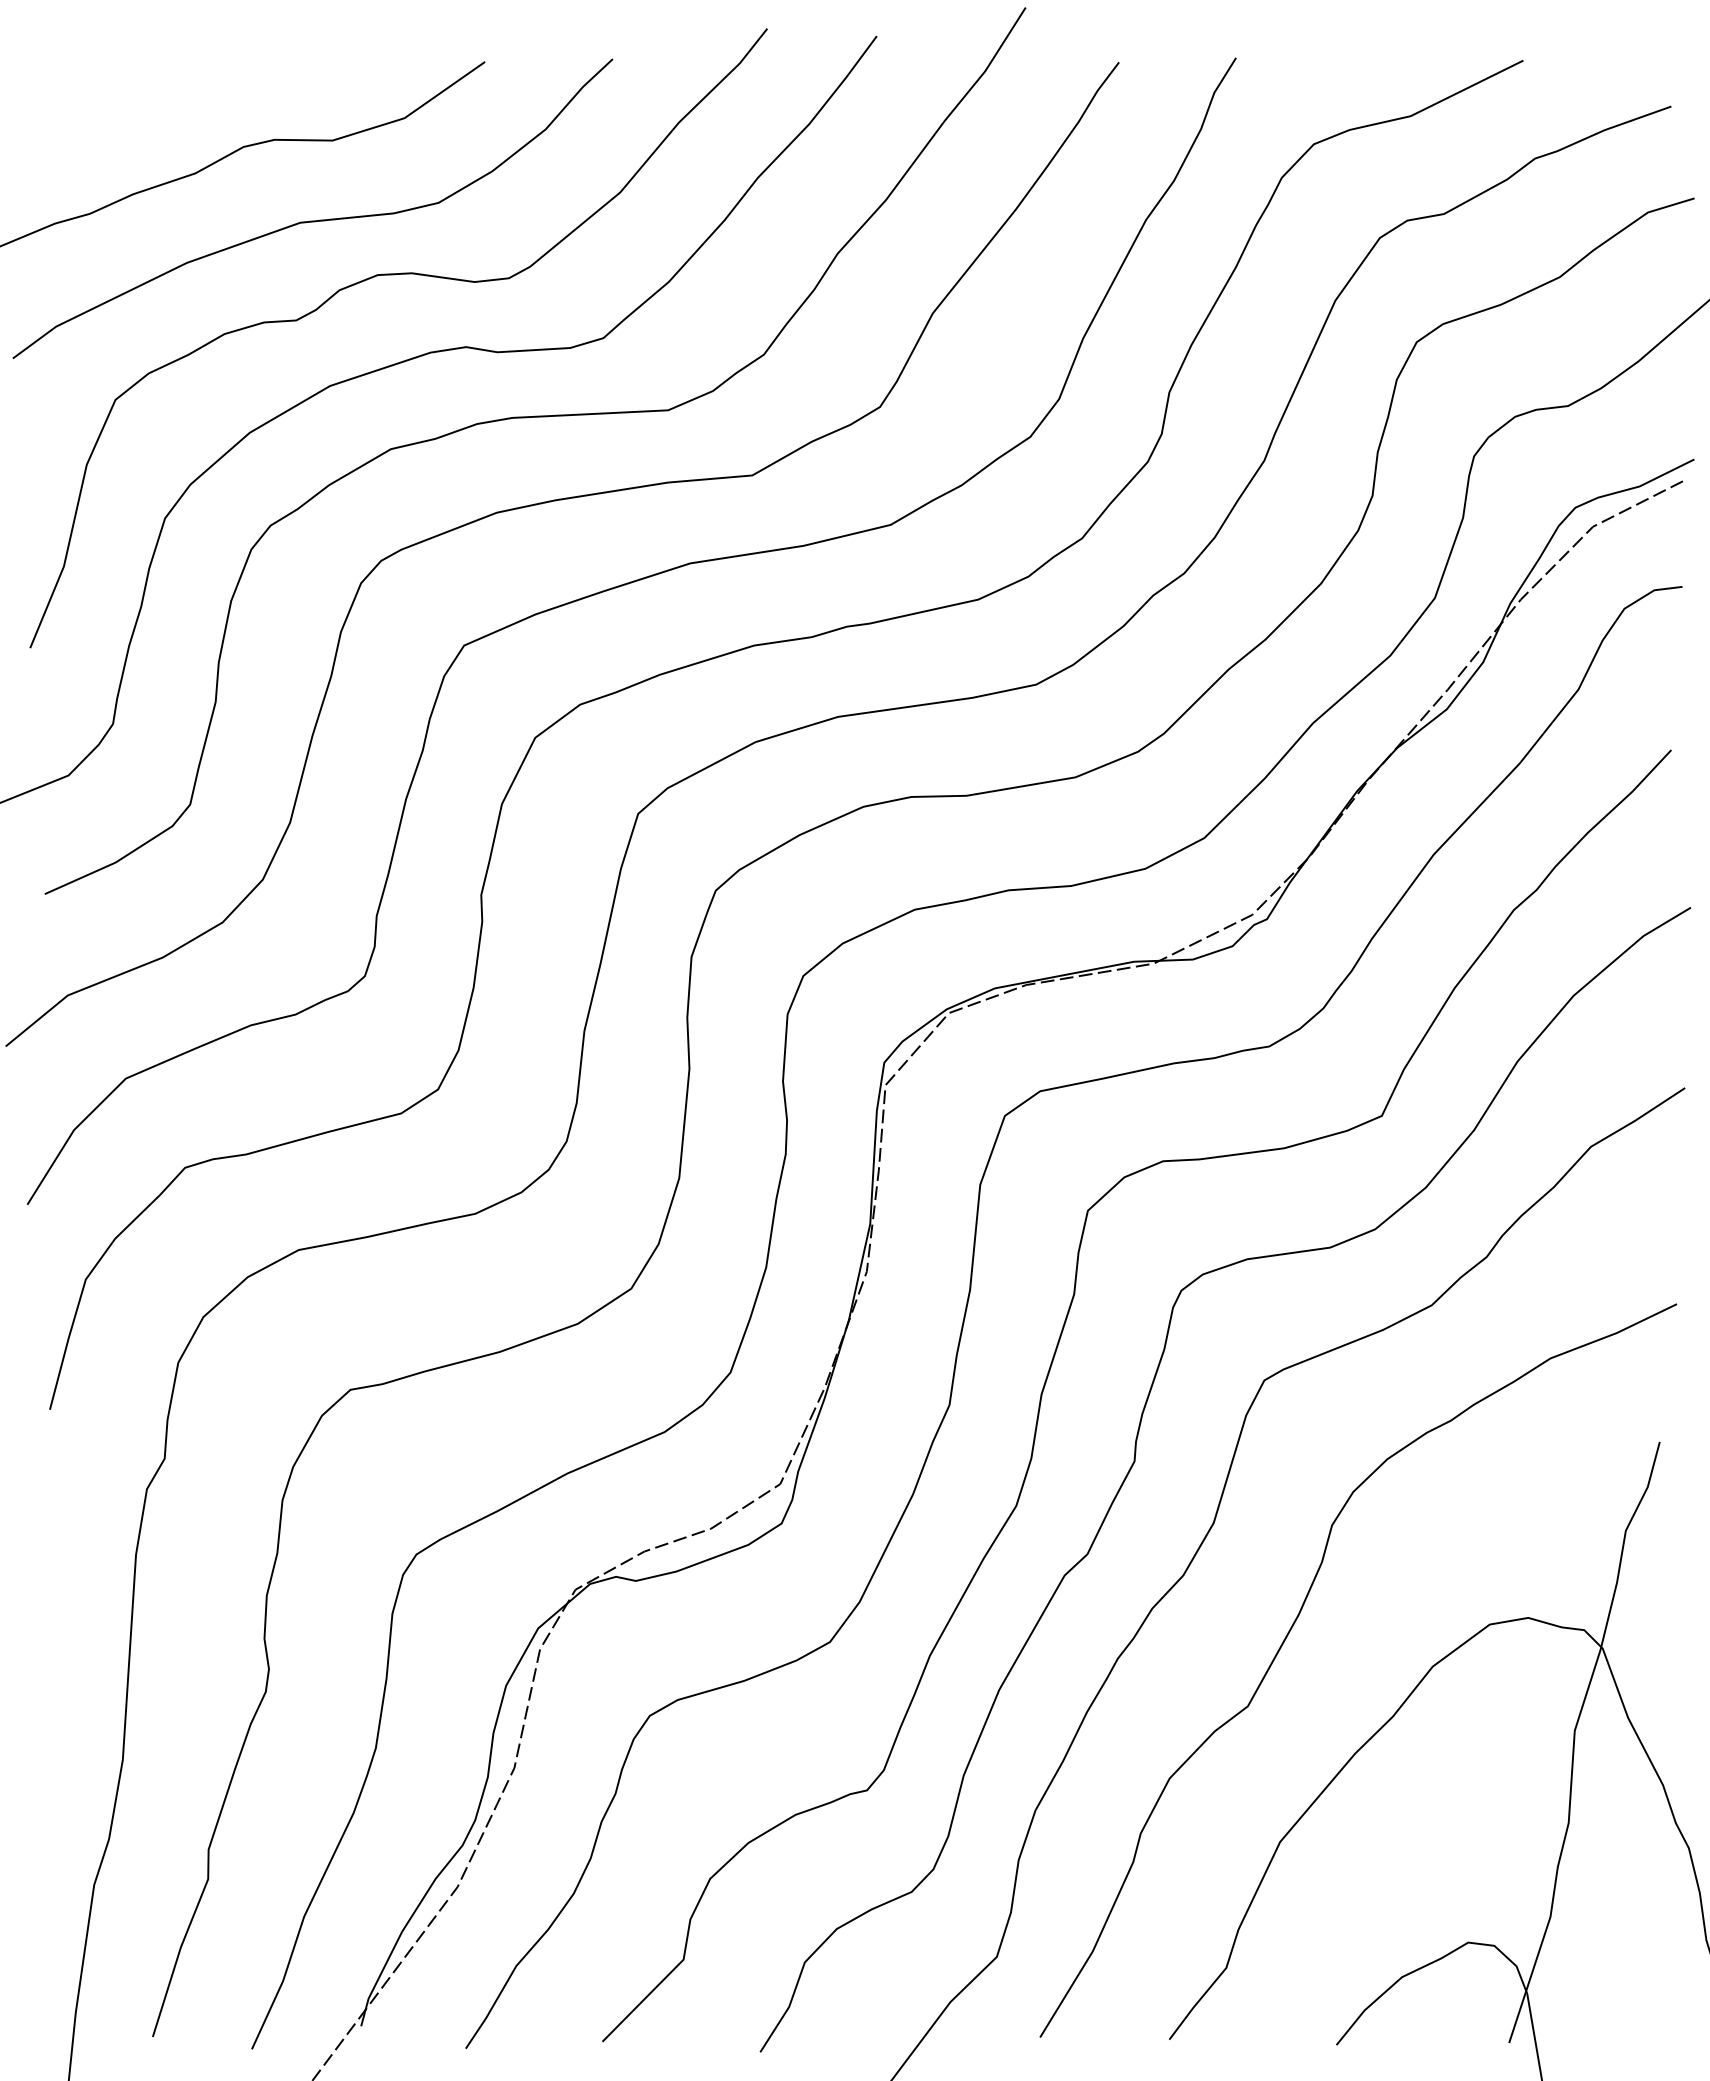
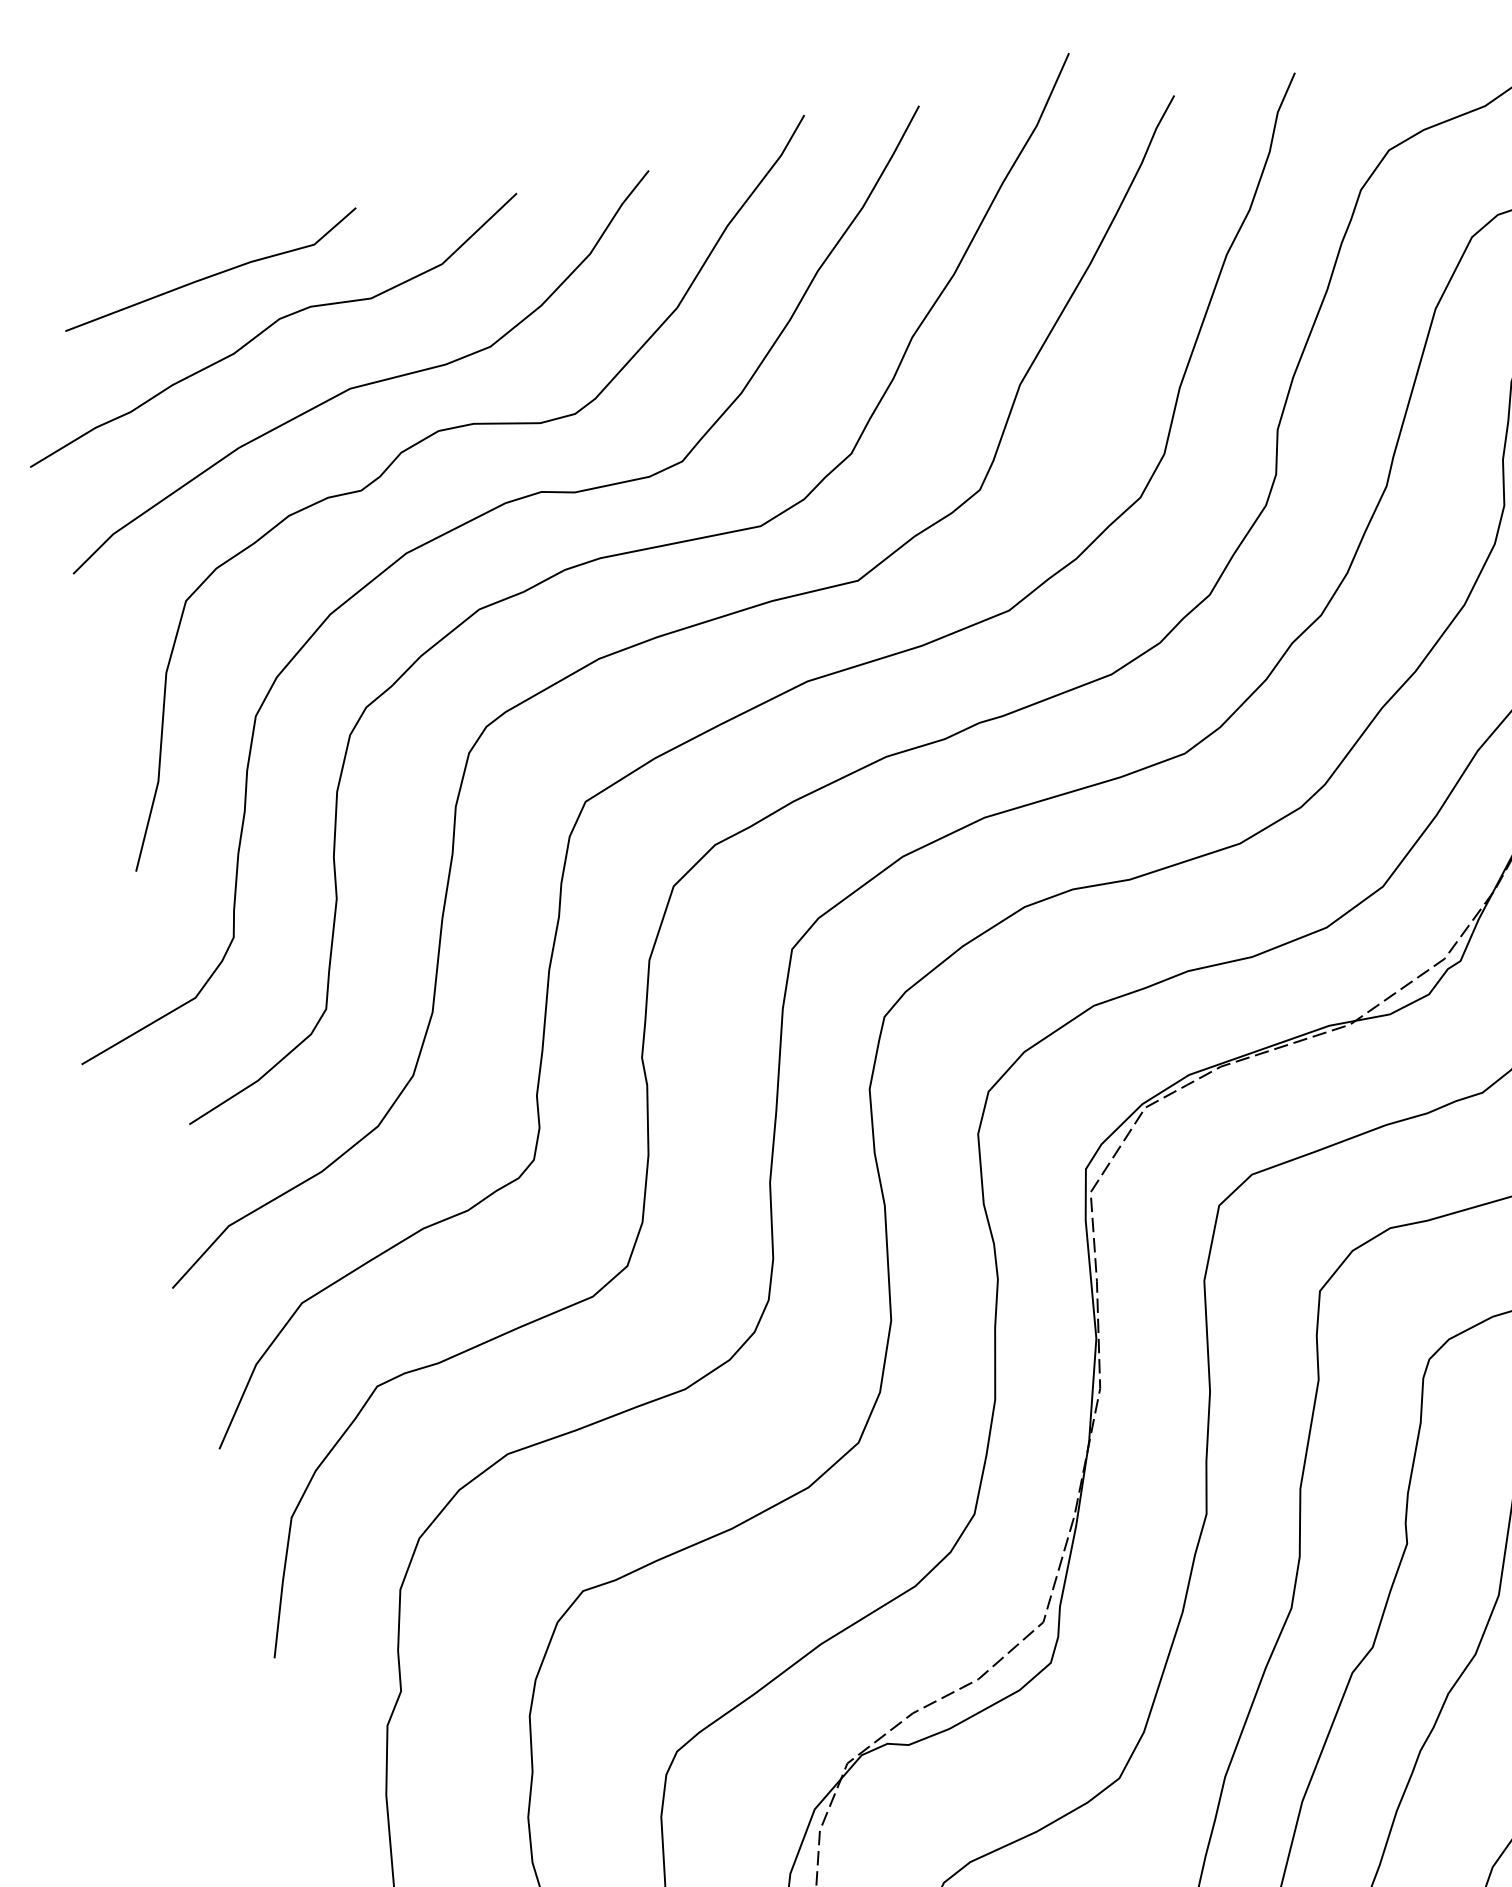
line: (186, 95) -> (212, 274), added

